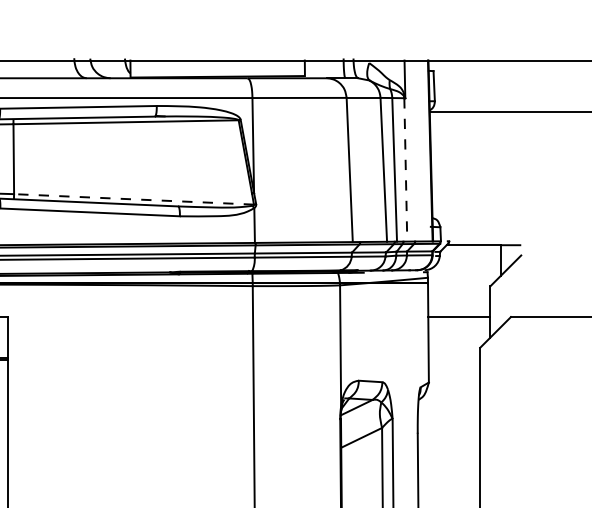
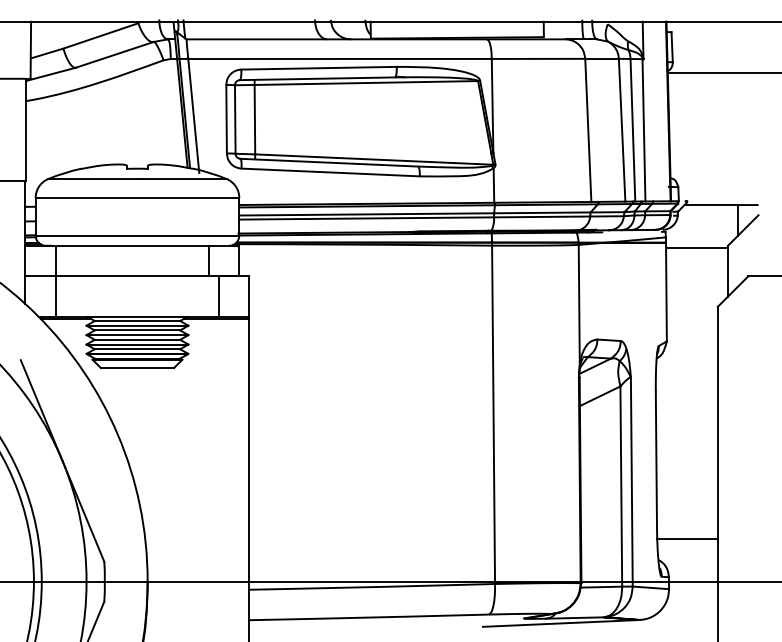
line: (405, 170) -> (643, 130), dashed -> solid
line: (133, 199) -> (373, 159), dashed -> solid
line: (458, 317) -> (696, 248), moved

